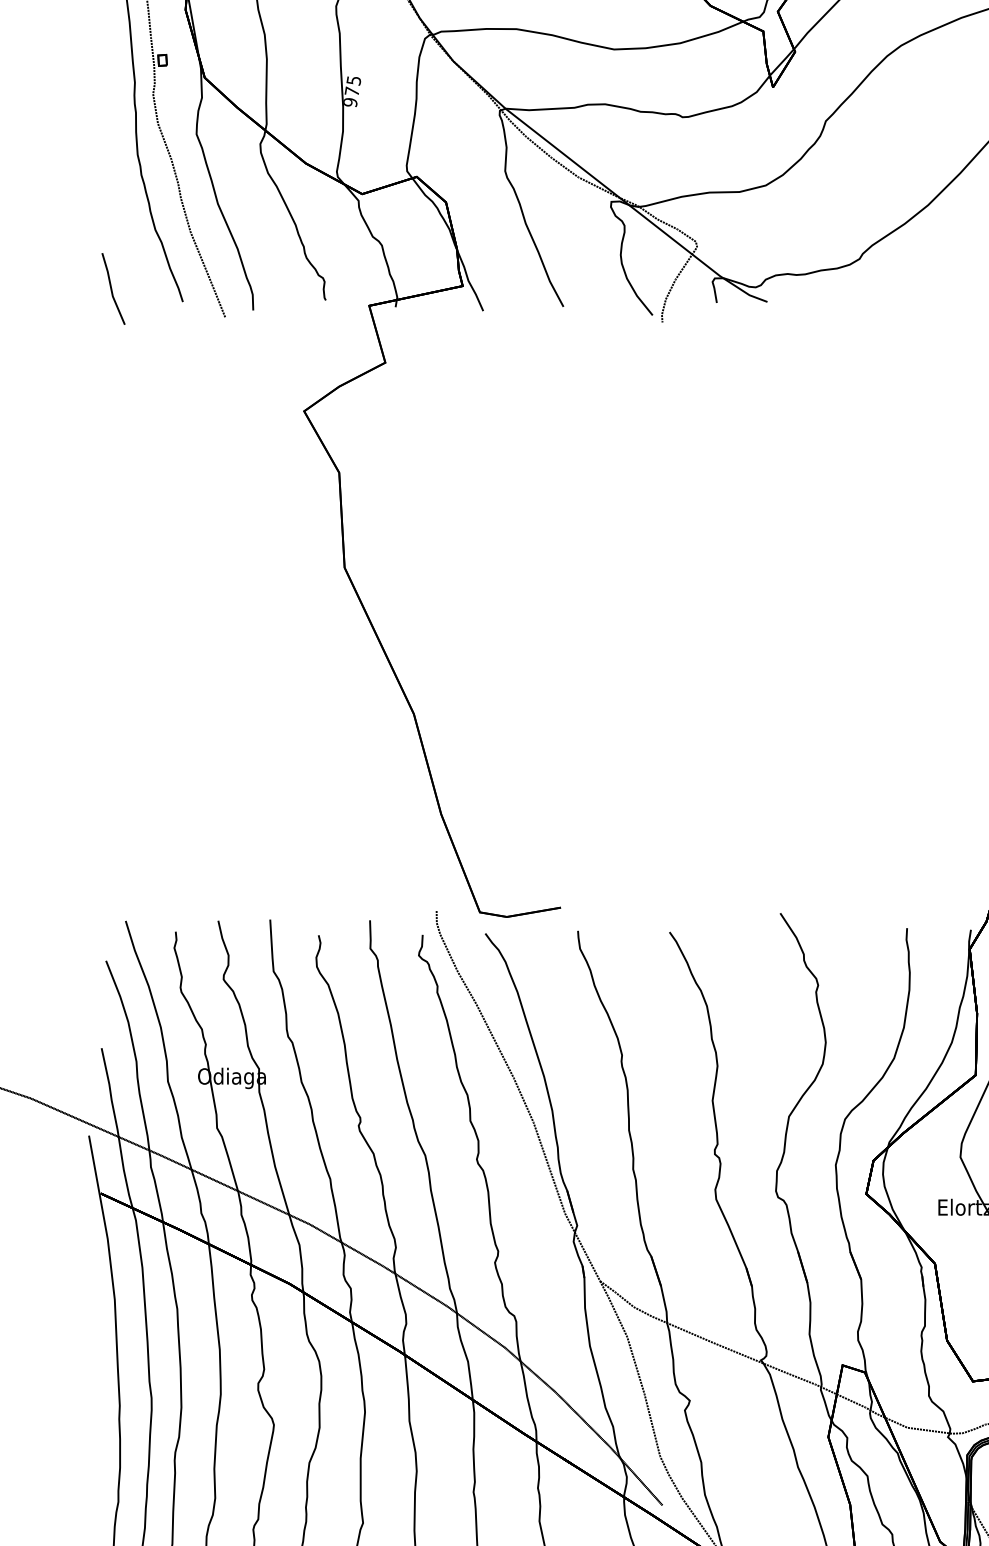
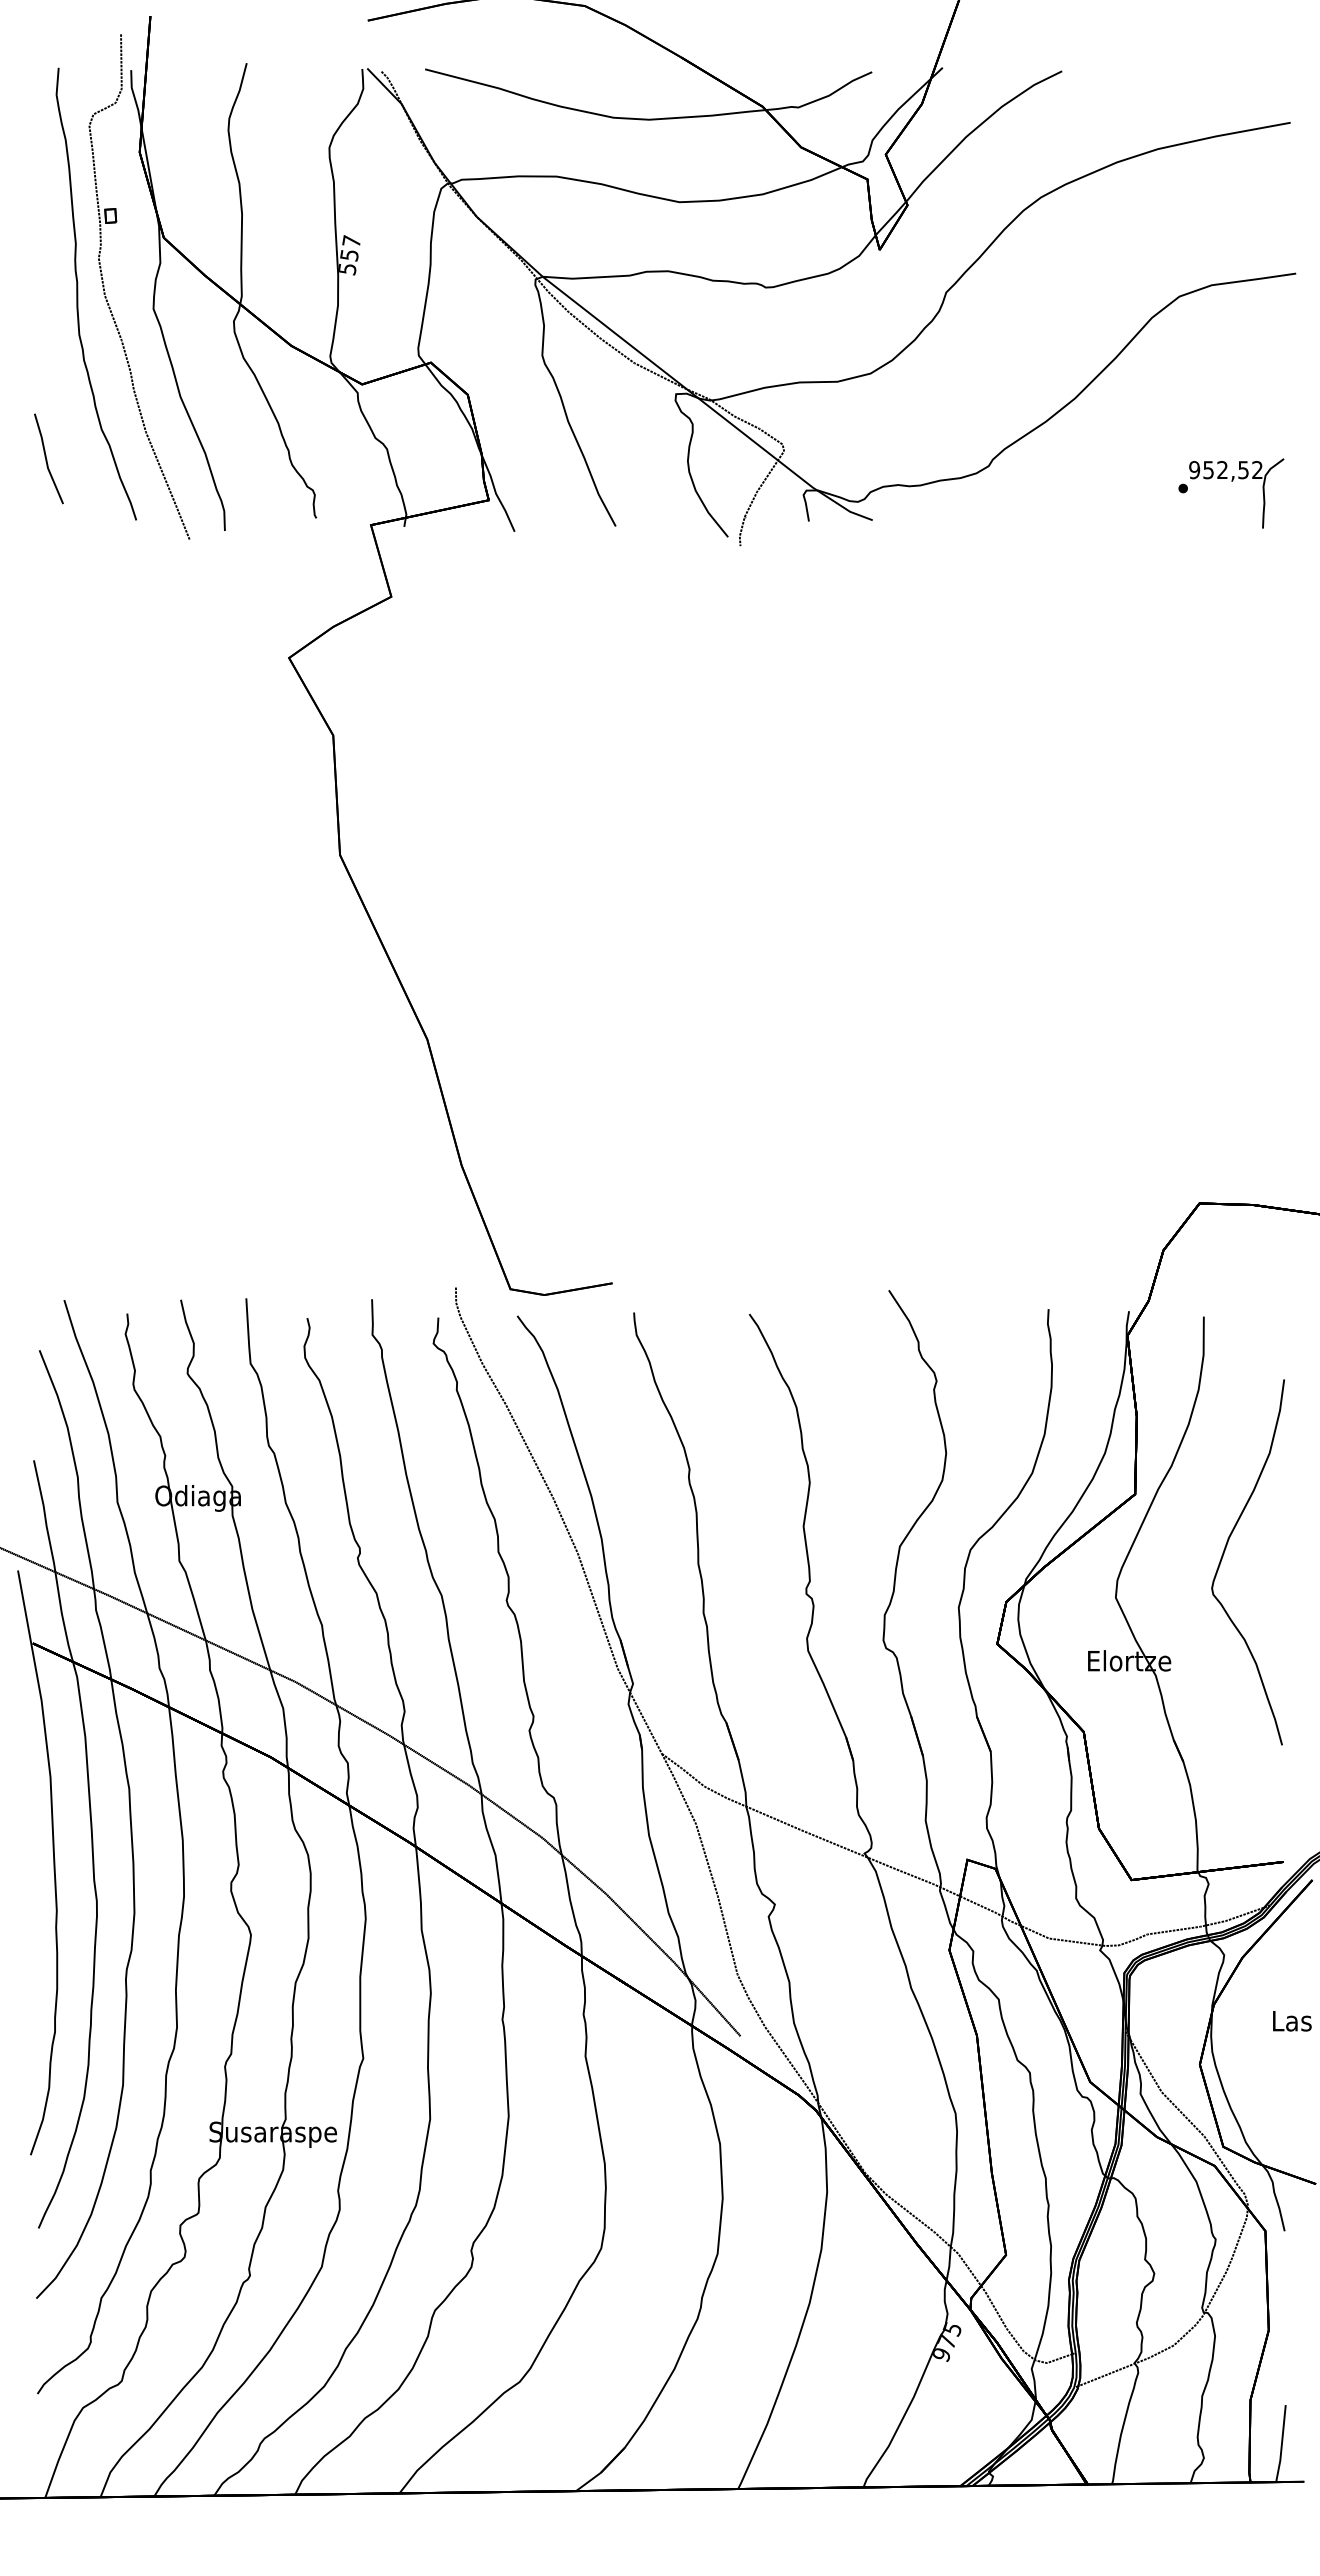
text: (352, 91) -> (349, 255), 975 -> 557
line: (112, 289) -> (47, 459), moved

